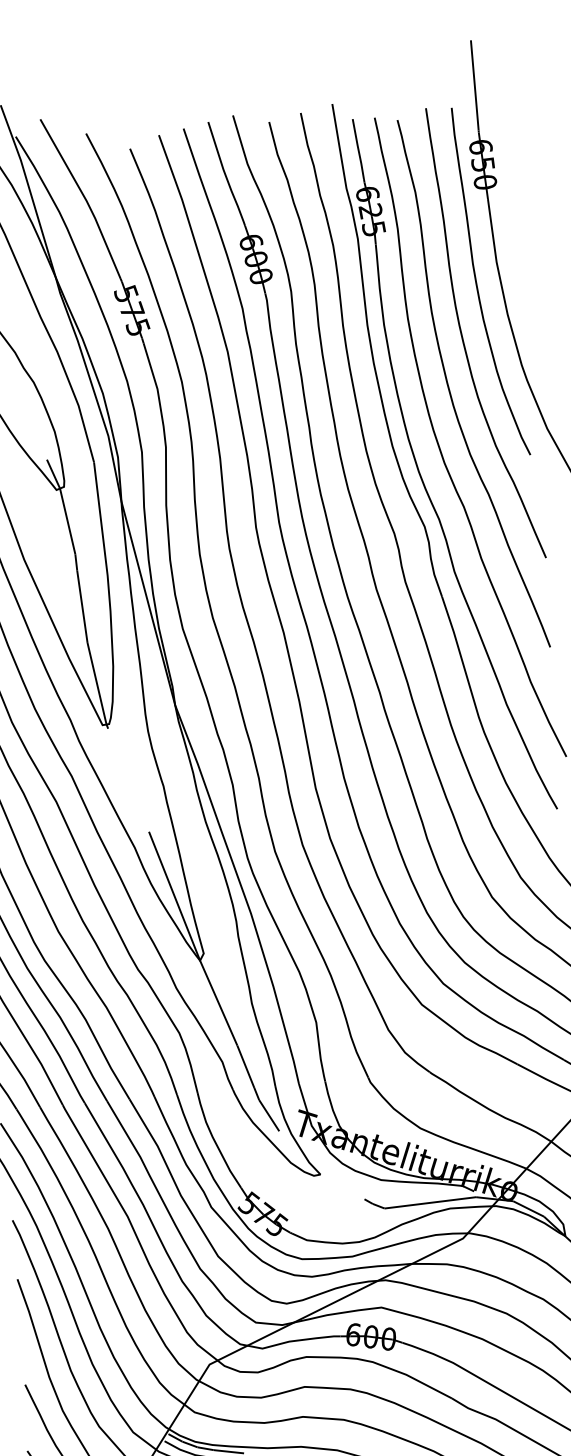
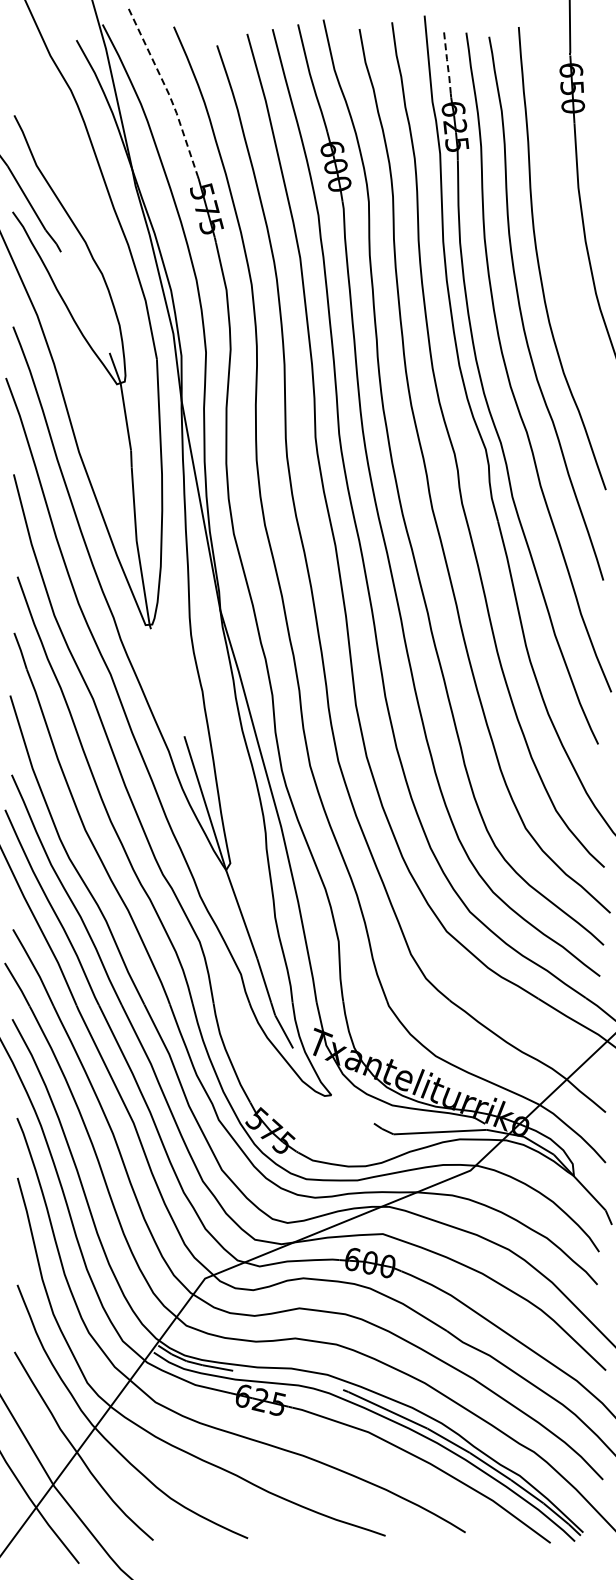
line: (358, 149) -> (447, 63), solid -> dashed
line: (84, 198) -> (167, 92), solid -> dashed
curve: (477, 282) -> (557, 206), removed

